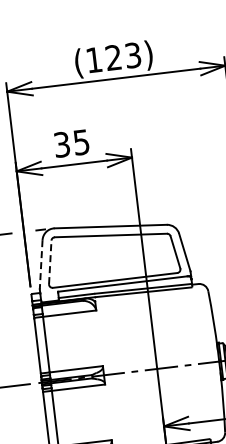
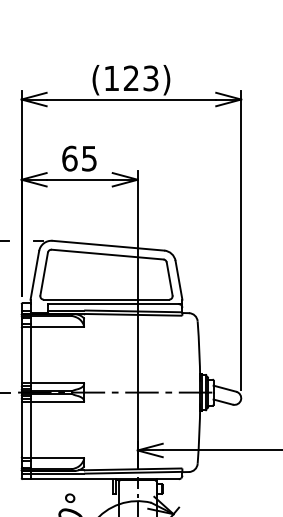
text: (61, 144) -> (69, 158), 35 -> 65
line: (50, 262) -> (44, 274), dashed -> solid
line: (40, 264) -> (34, 275), dashed -> solid

